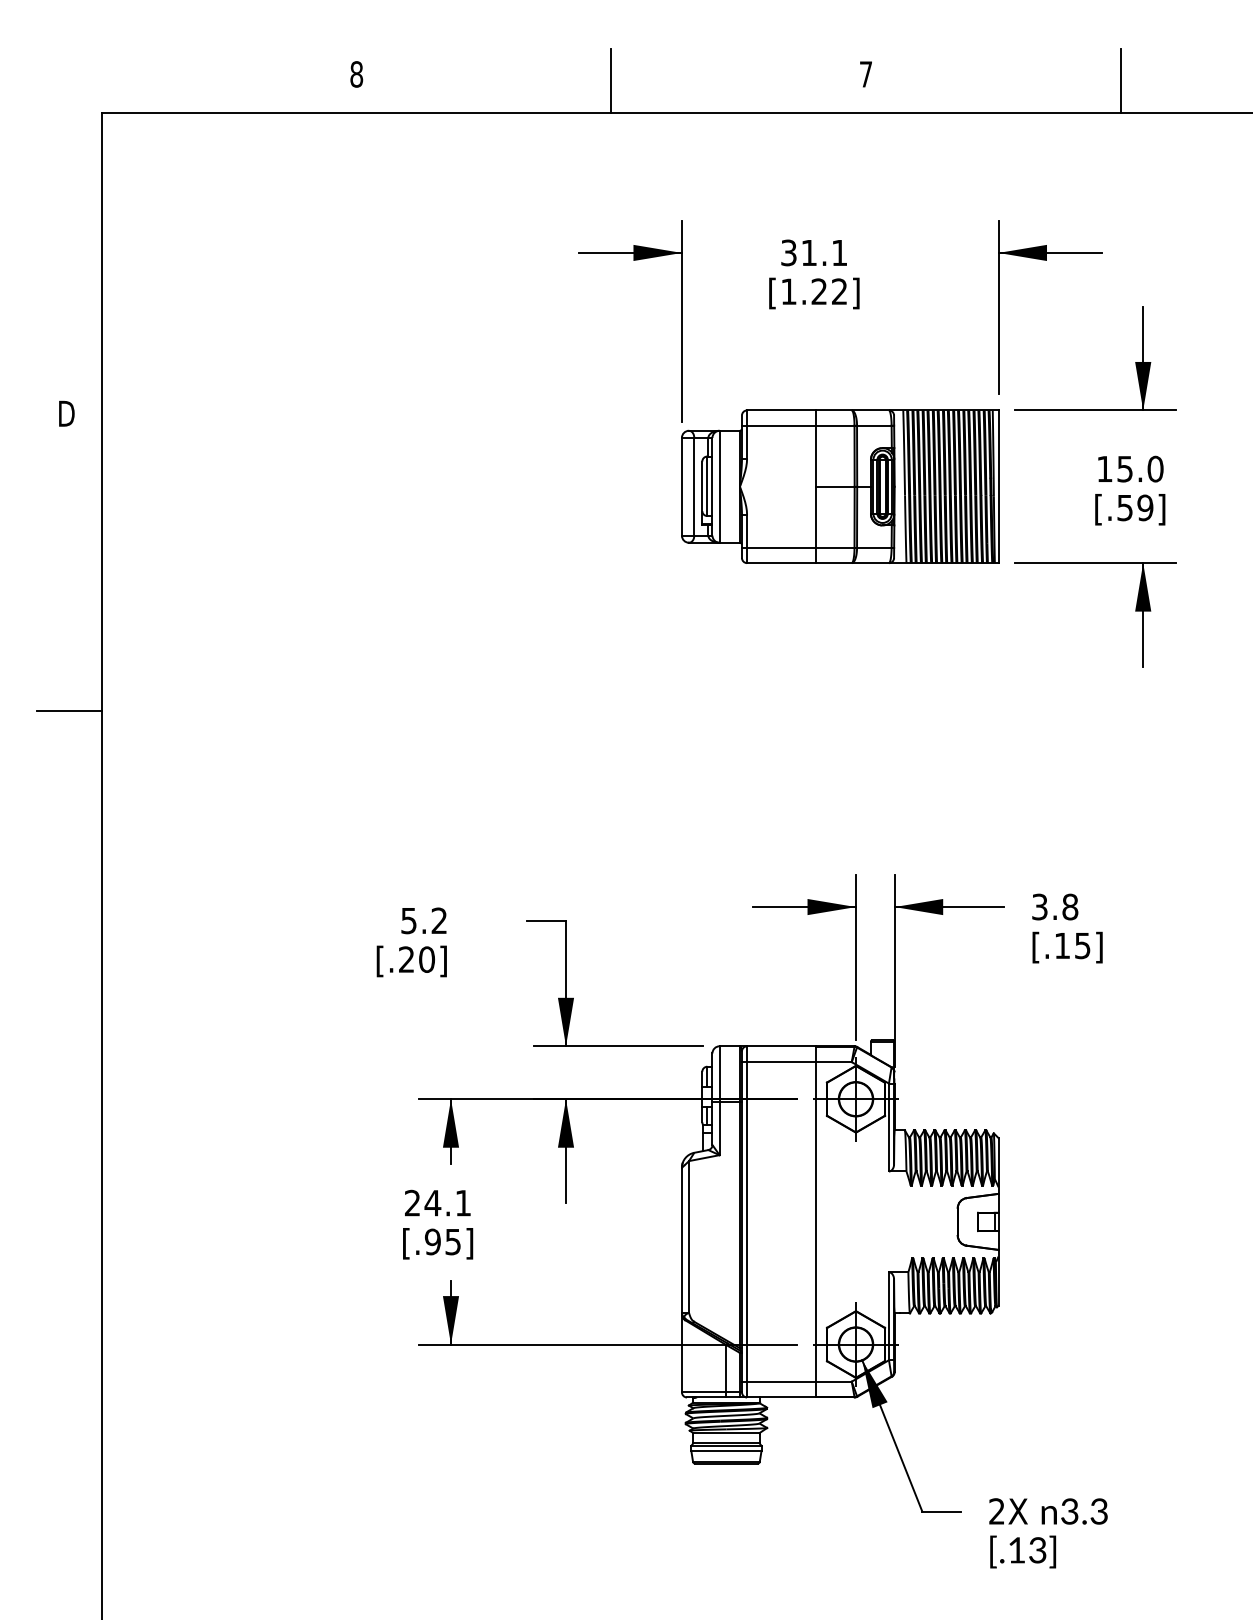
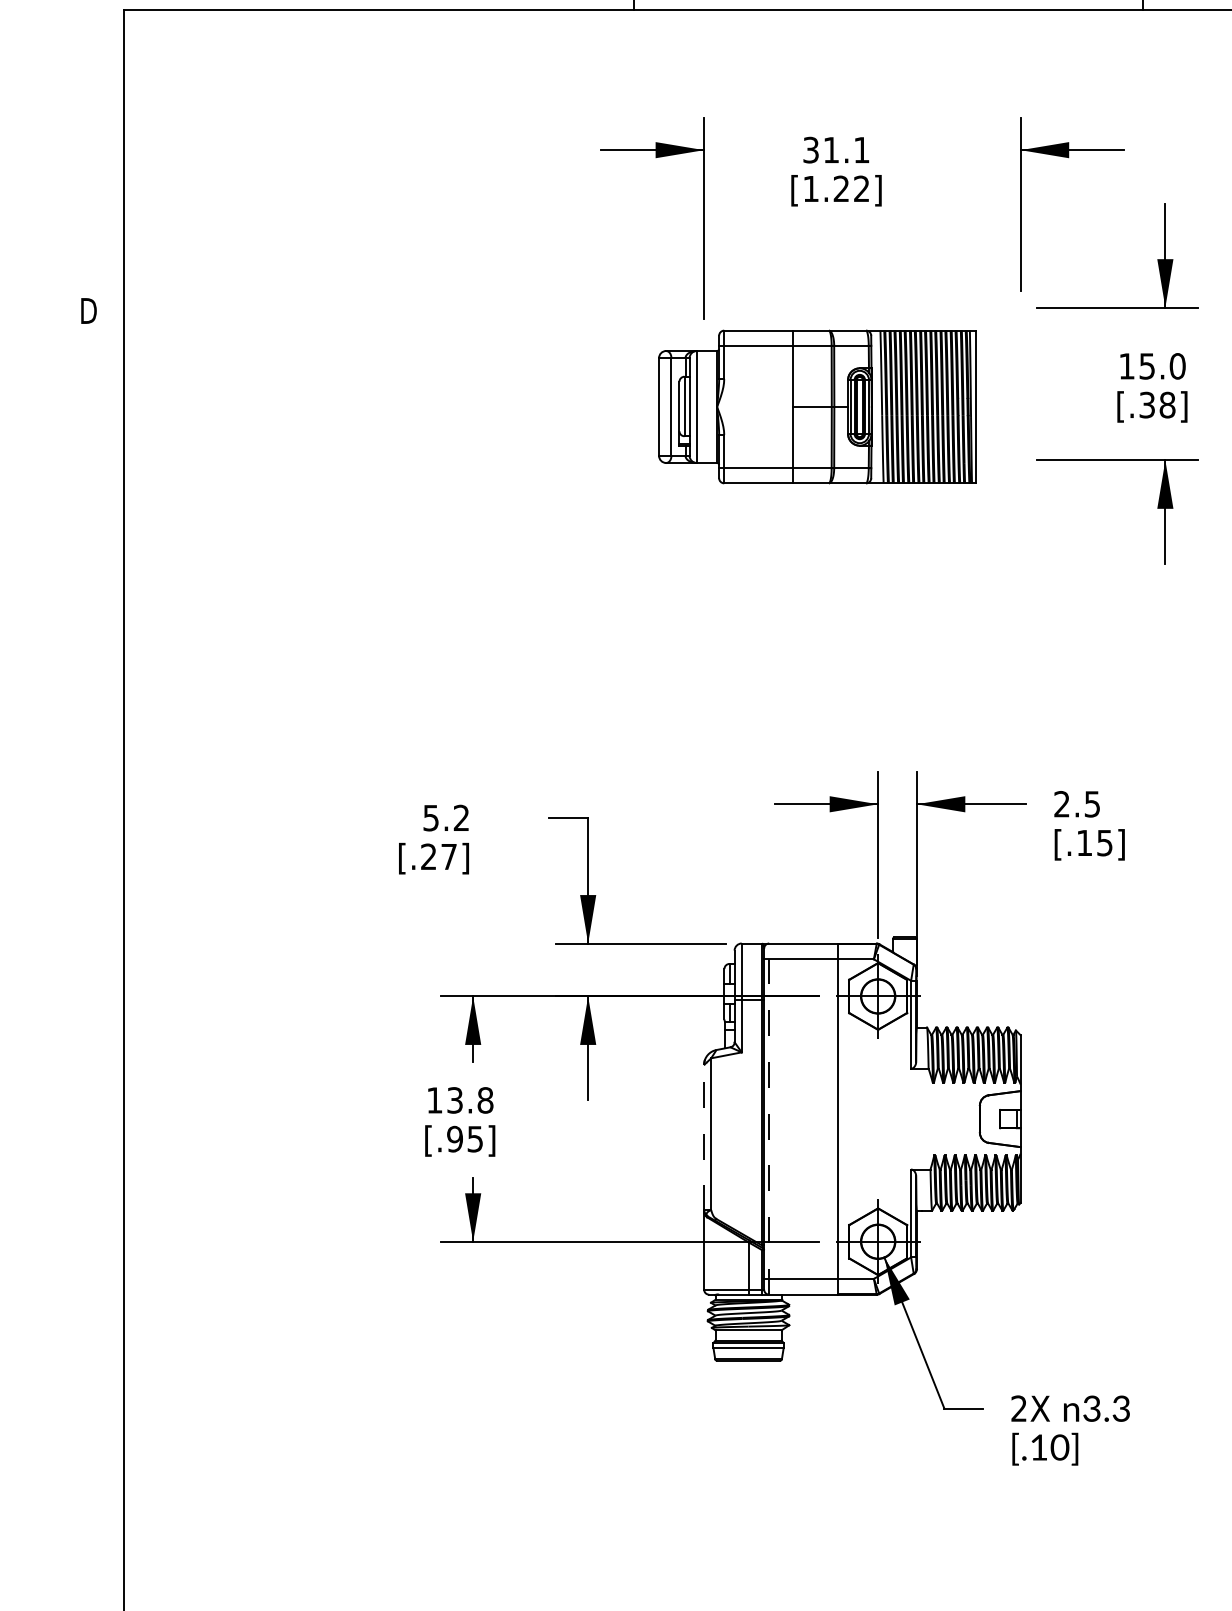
part: (840, 486) -> (817, 406), moved
text: (1135, 507) -> (1157, 404), [.59] -> [.38]
line: (69, 711) -> (91, 608), removed
text: (1055, 906) -> (1077, 803), 3.8 -> 2.5
text: (427, 959) -> (449, 856), [.20] -> [.27]
text: (438, 1202) -> (460, 1099), 24.1 -> 13.8
line: (747, 1221) -> (769, 1118), solid -> dashed
line: (681, 1240) -> (703, 1137), solid -> dashed
text: (1037, 1550) -> (1059, 1447), [.13] -> [.10]

